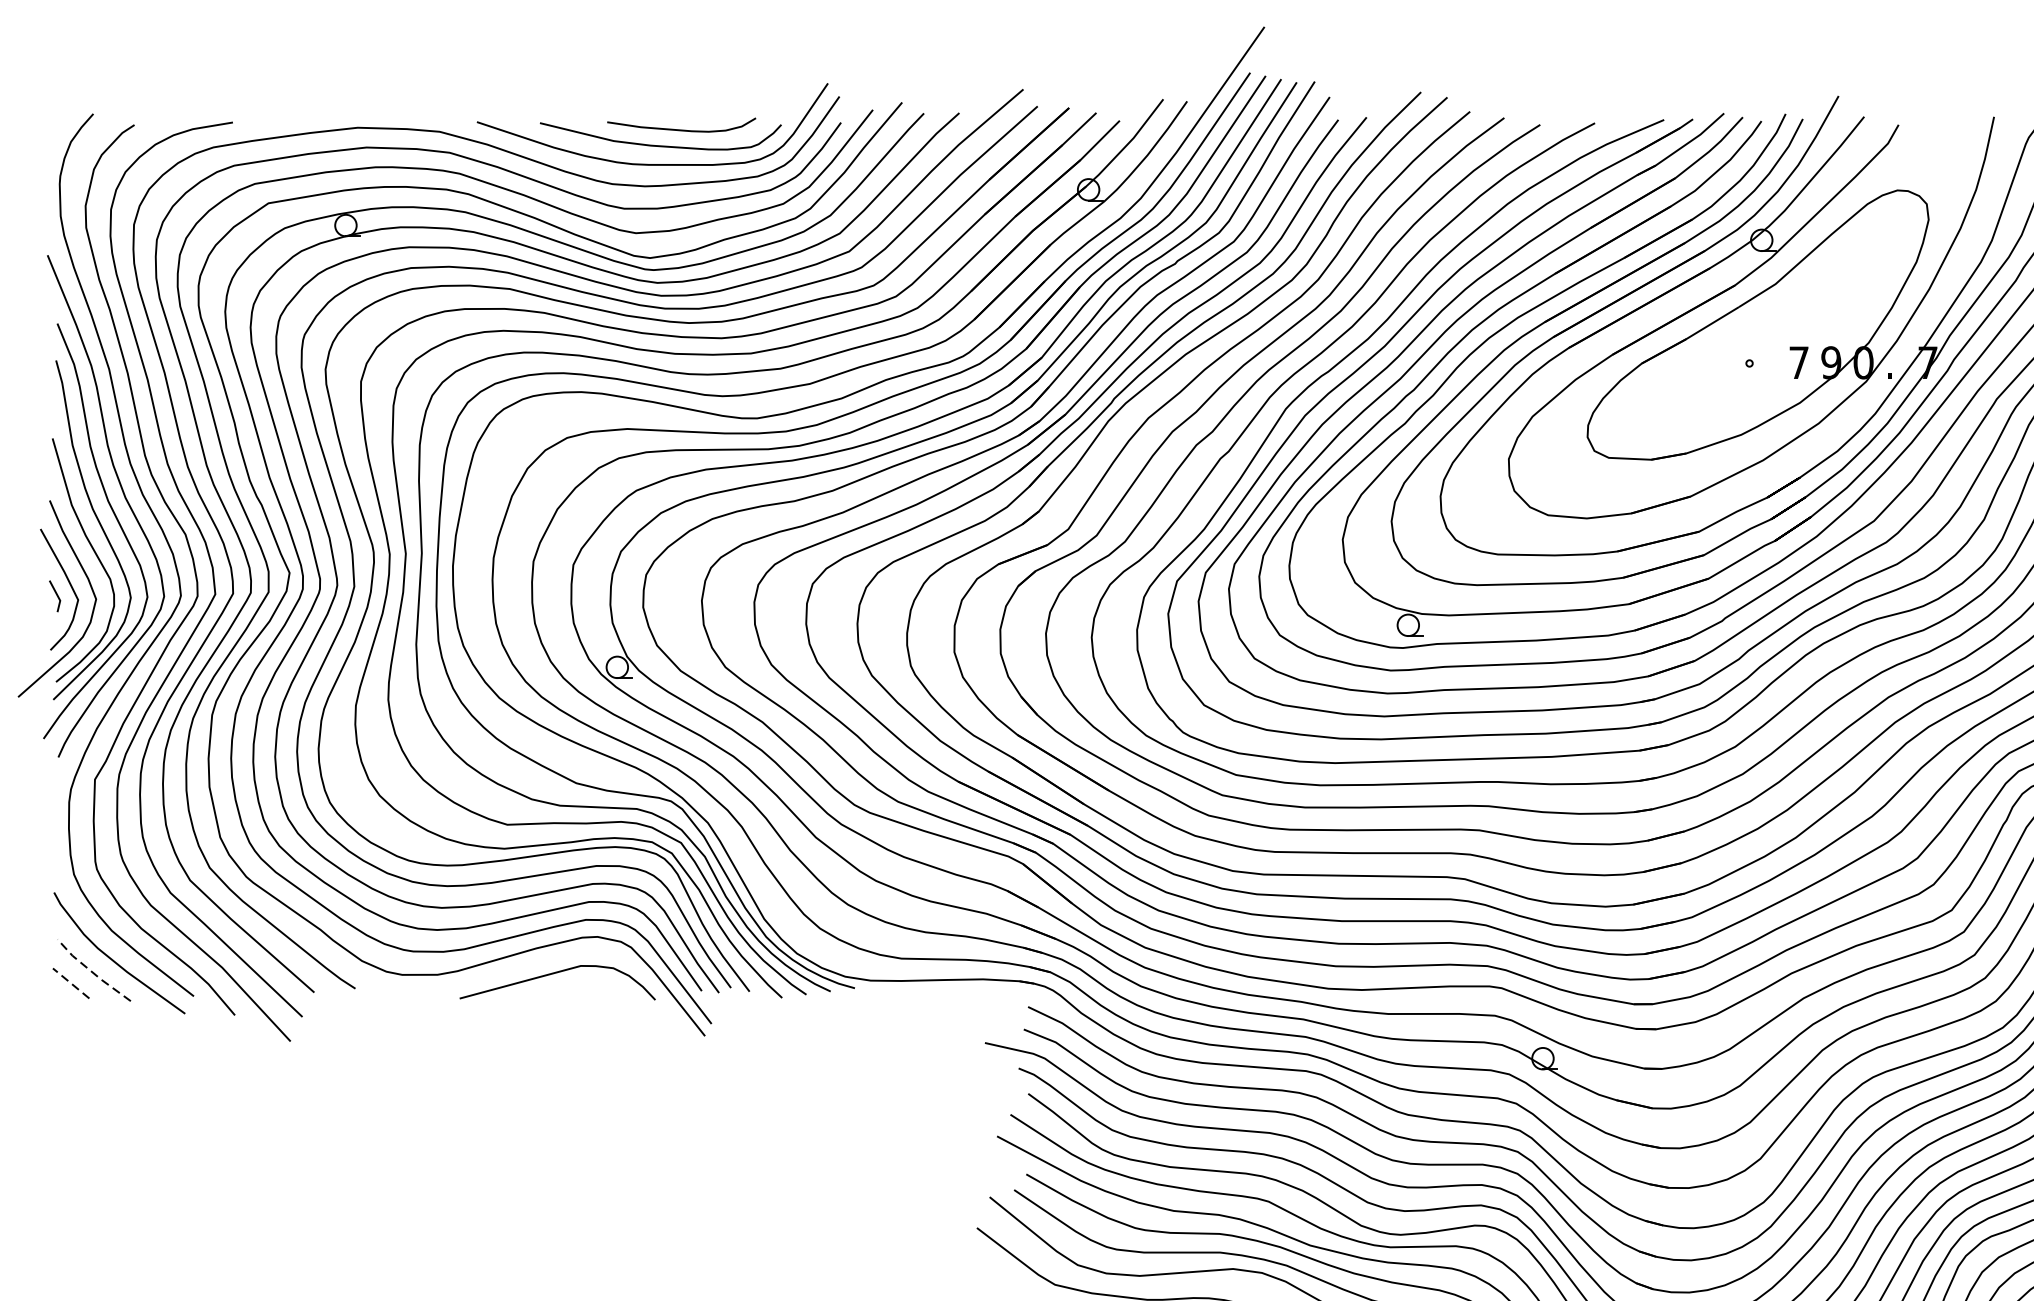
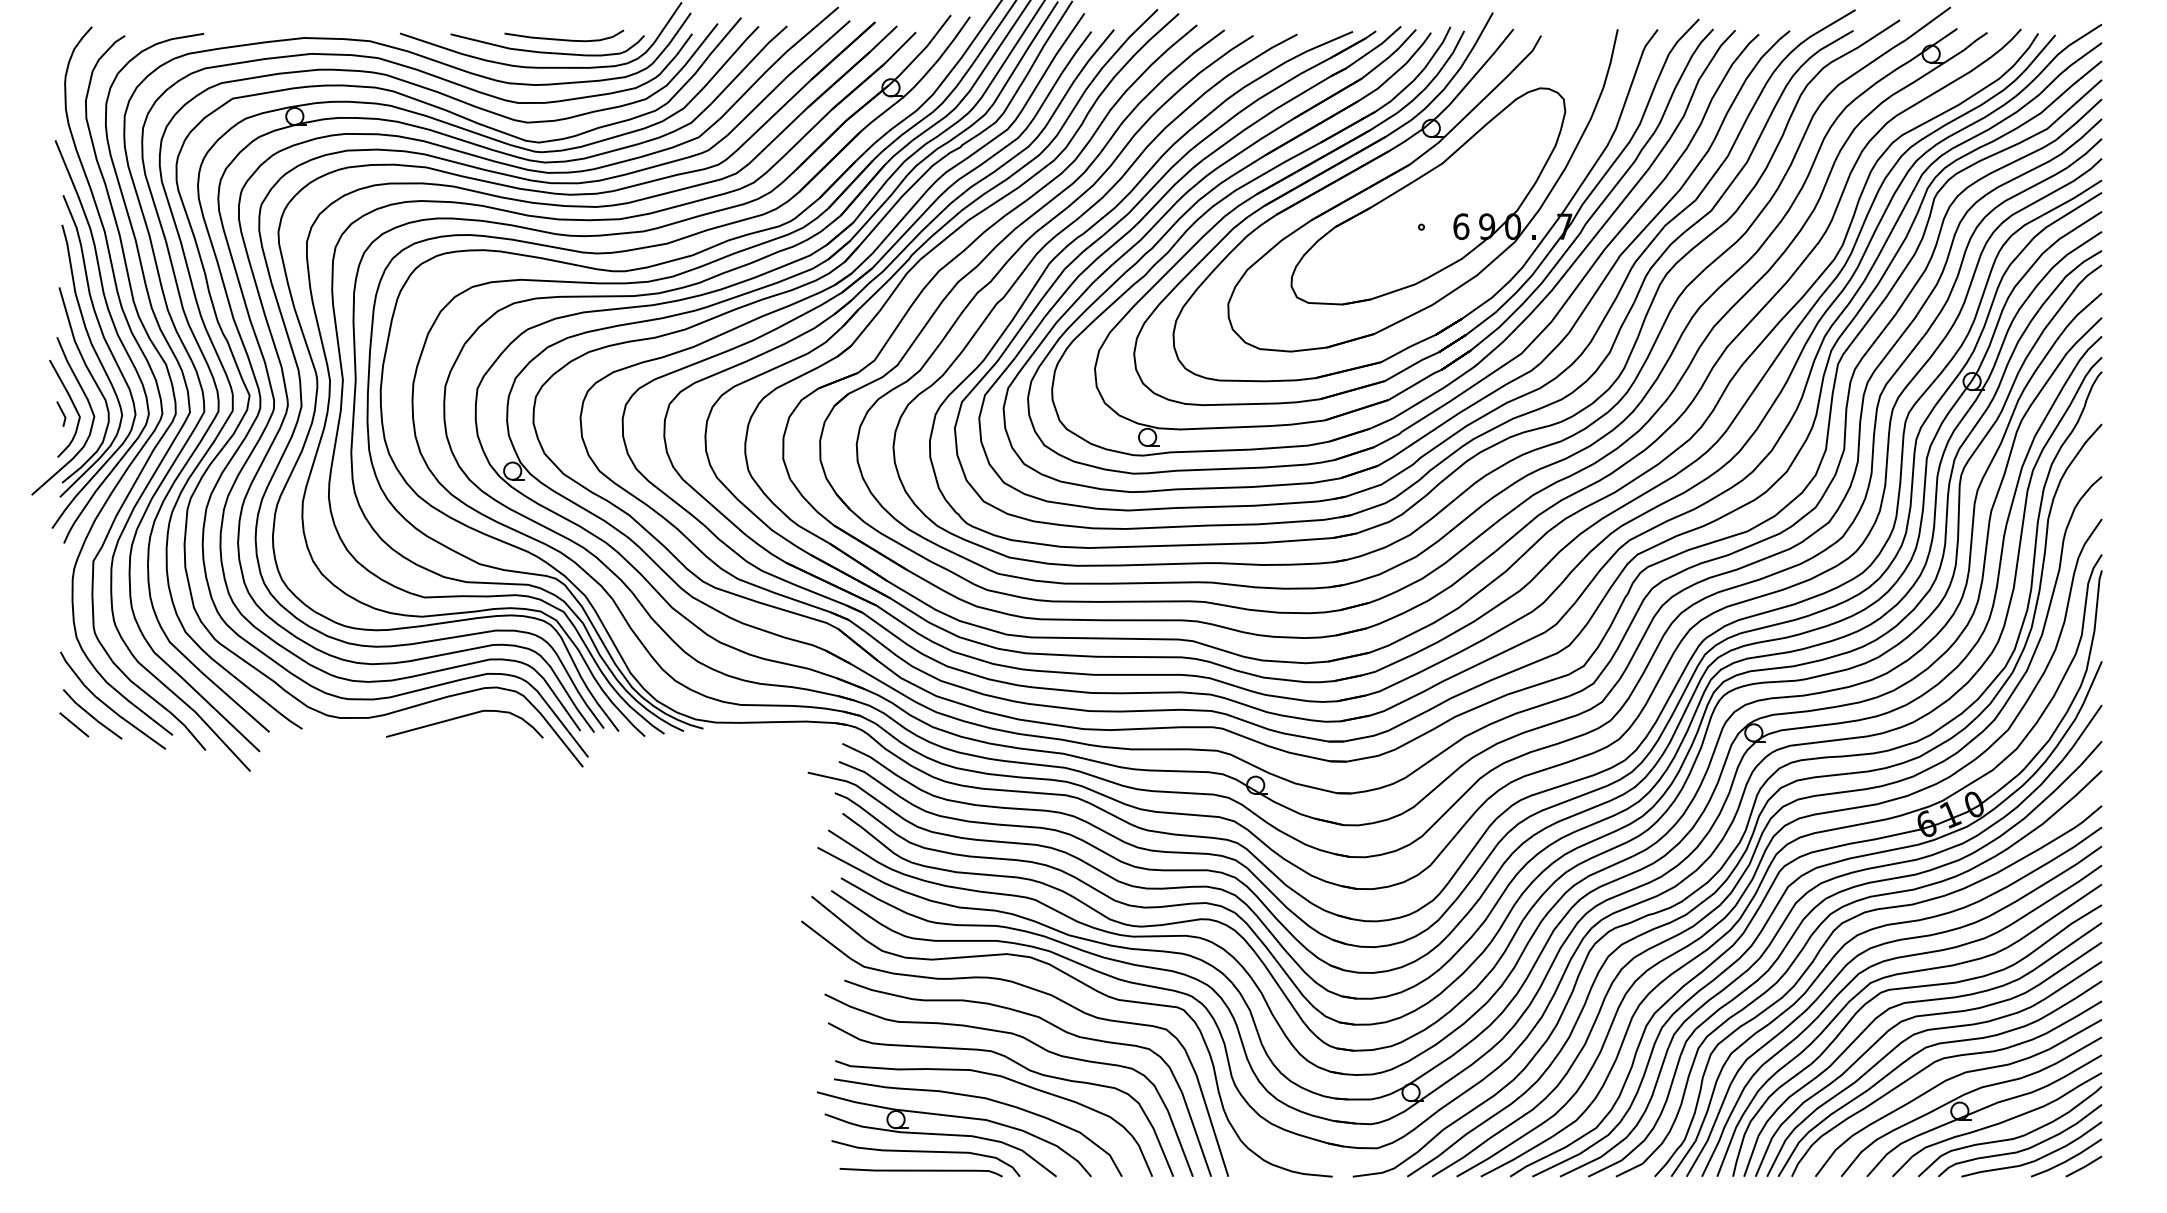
text: (1799, 362) -> (1461, 226), 7 -> 6
line: (92, 971) -> (91, 715), dashed -> solid
line: (71, 982) -> (74, 724), dashed -> solid

